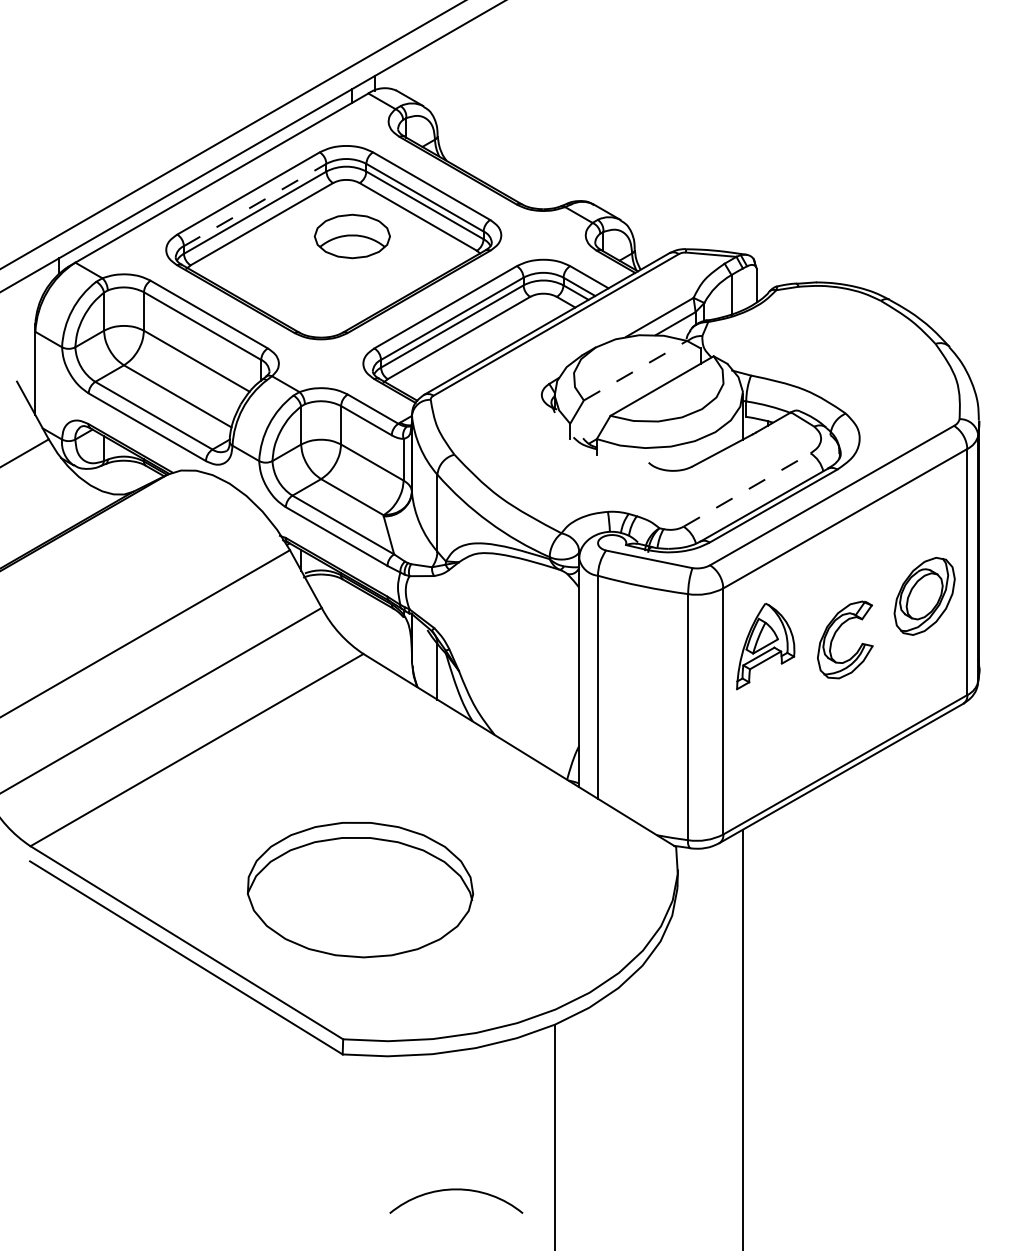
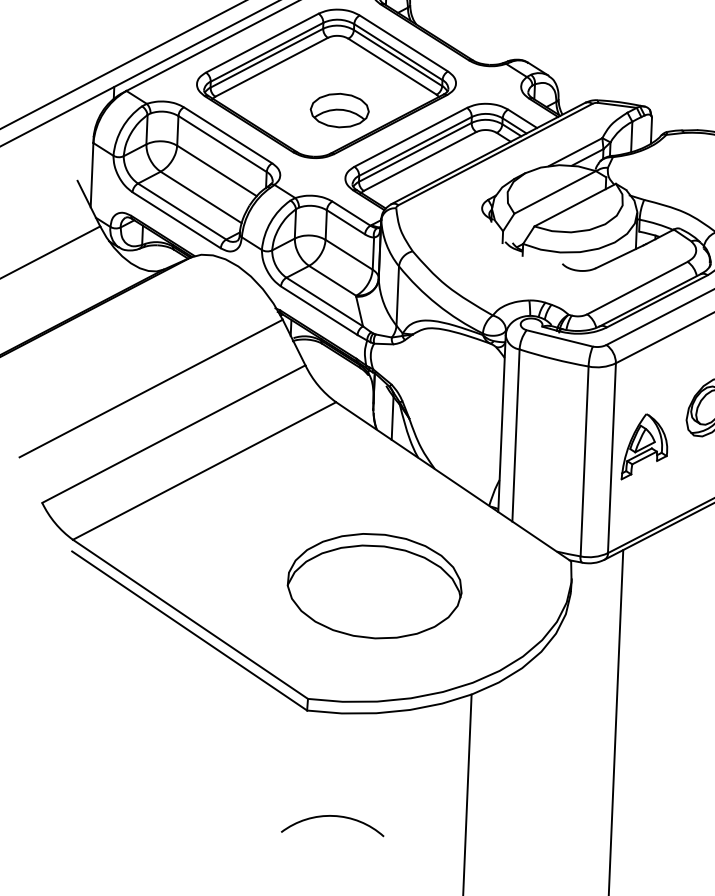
line: (255, 204) -> (267, 51), dashed -> solid
part: (351, 236) -> (339, 110), moved
line: (635, 370) -> (555, 192), dashed -> solid
line: (747, 489) -> (637, 287), dashed -> solid
part: (765, 646) -> (644, 447), moved
part: (360, 890) -> (374, 586), moved
arc: (456, 1190) -> (333, 816), moved

